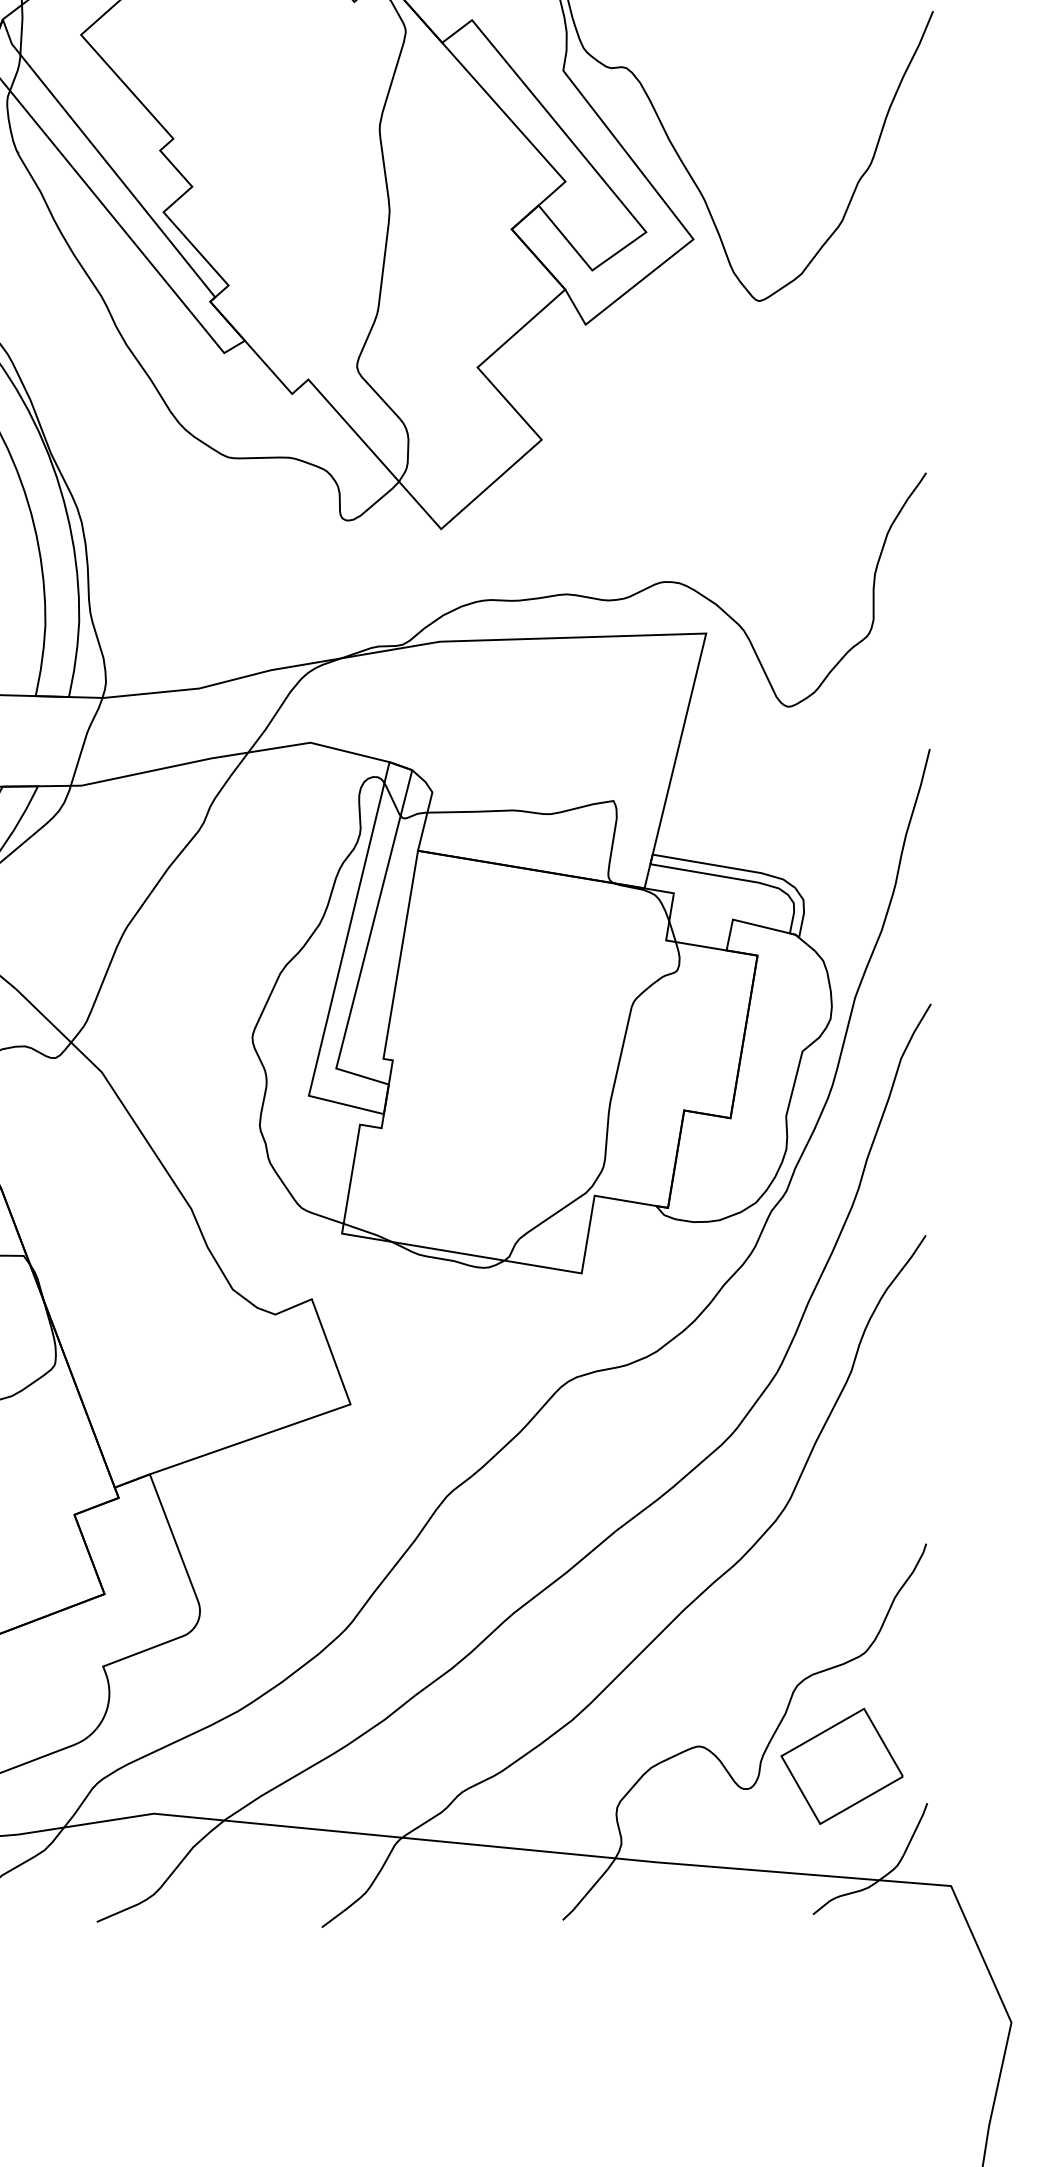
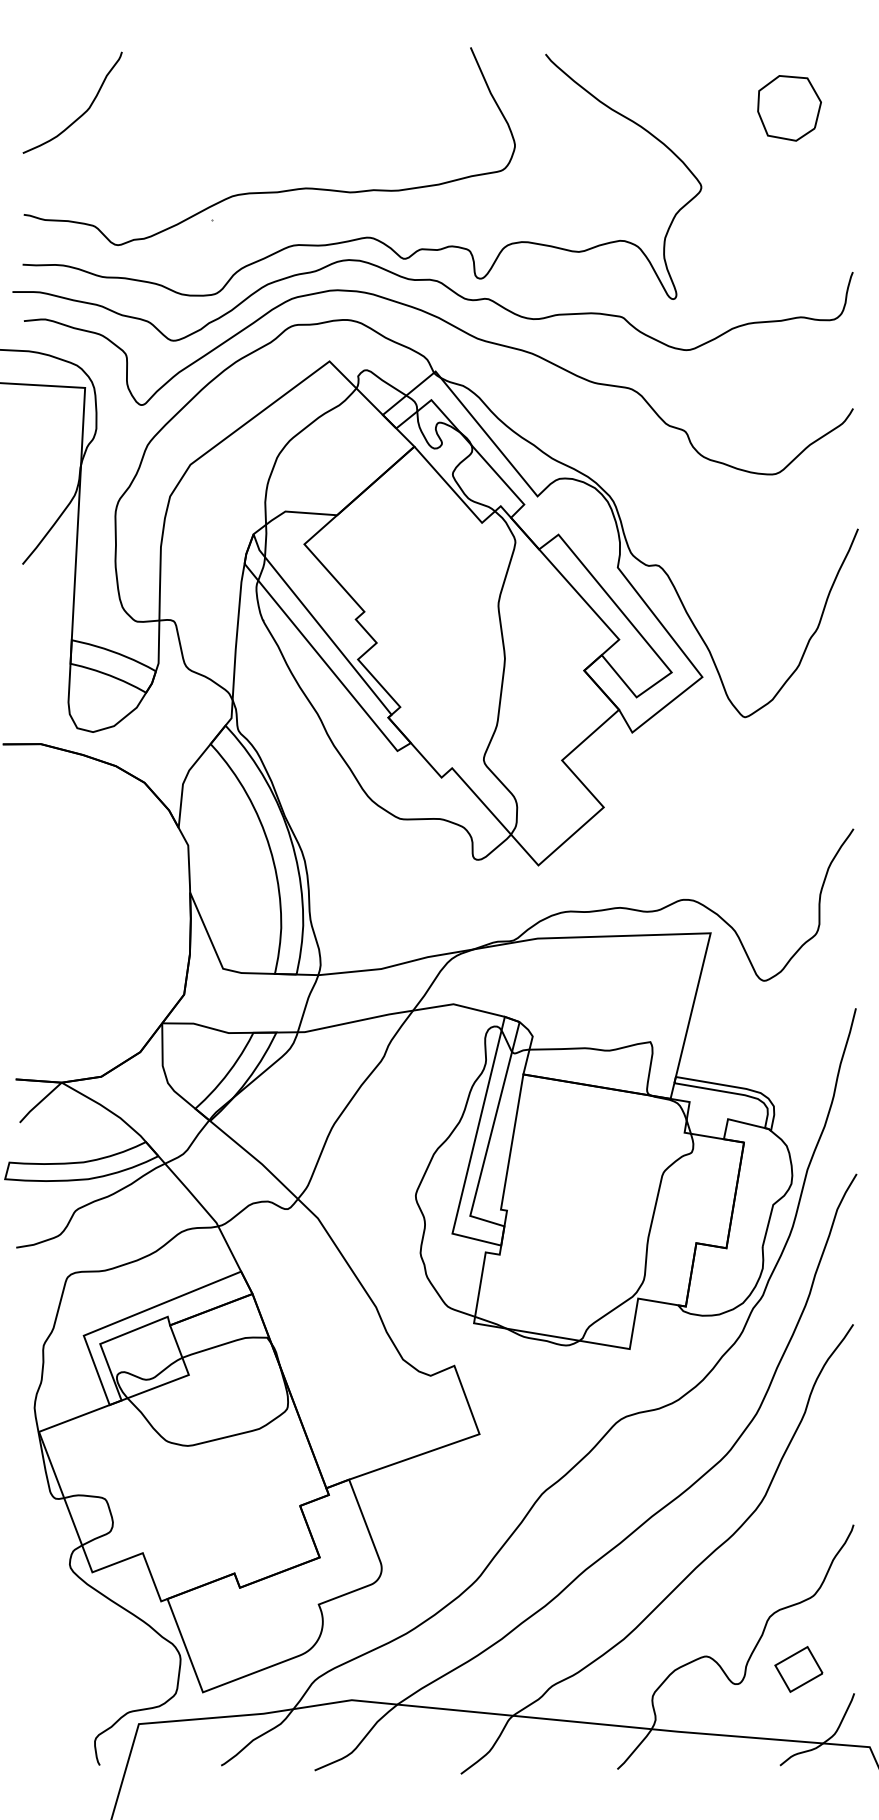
part: (841, 1766) -> (798, 1669), size x0.6

